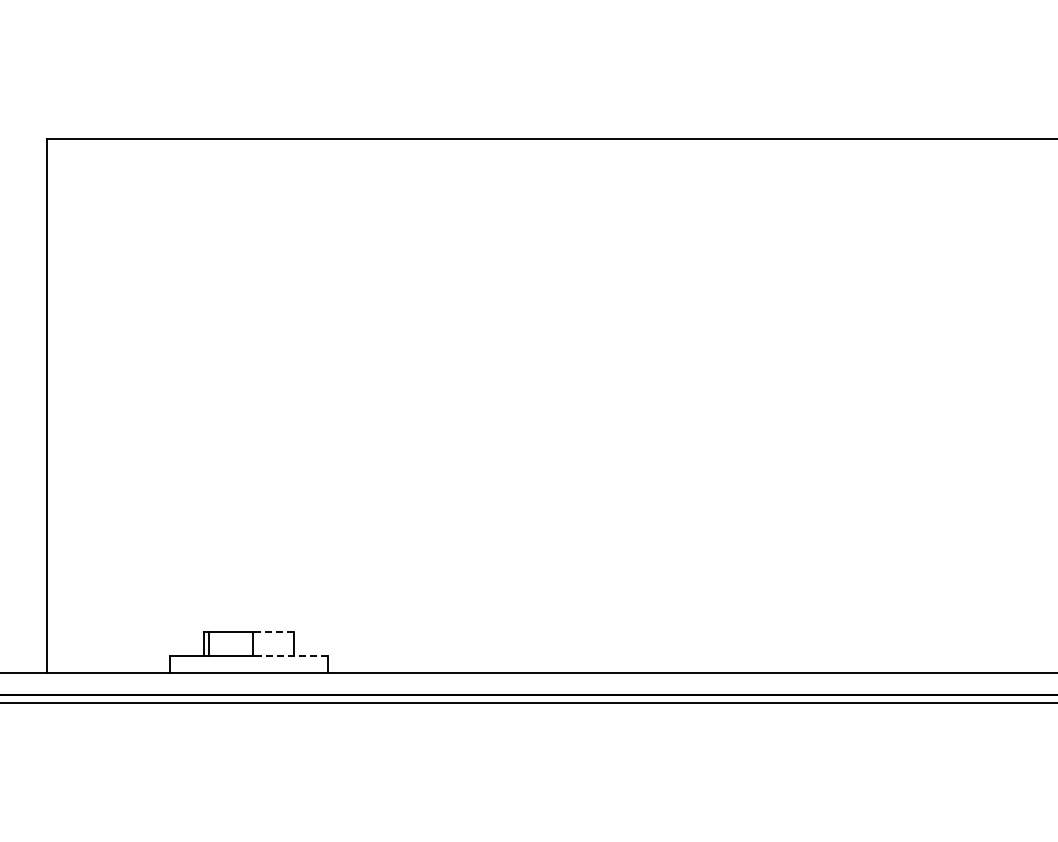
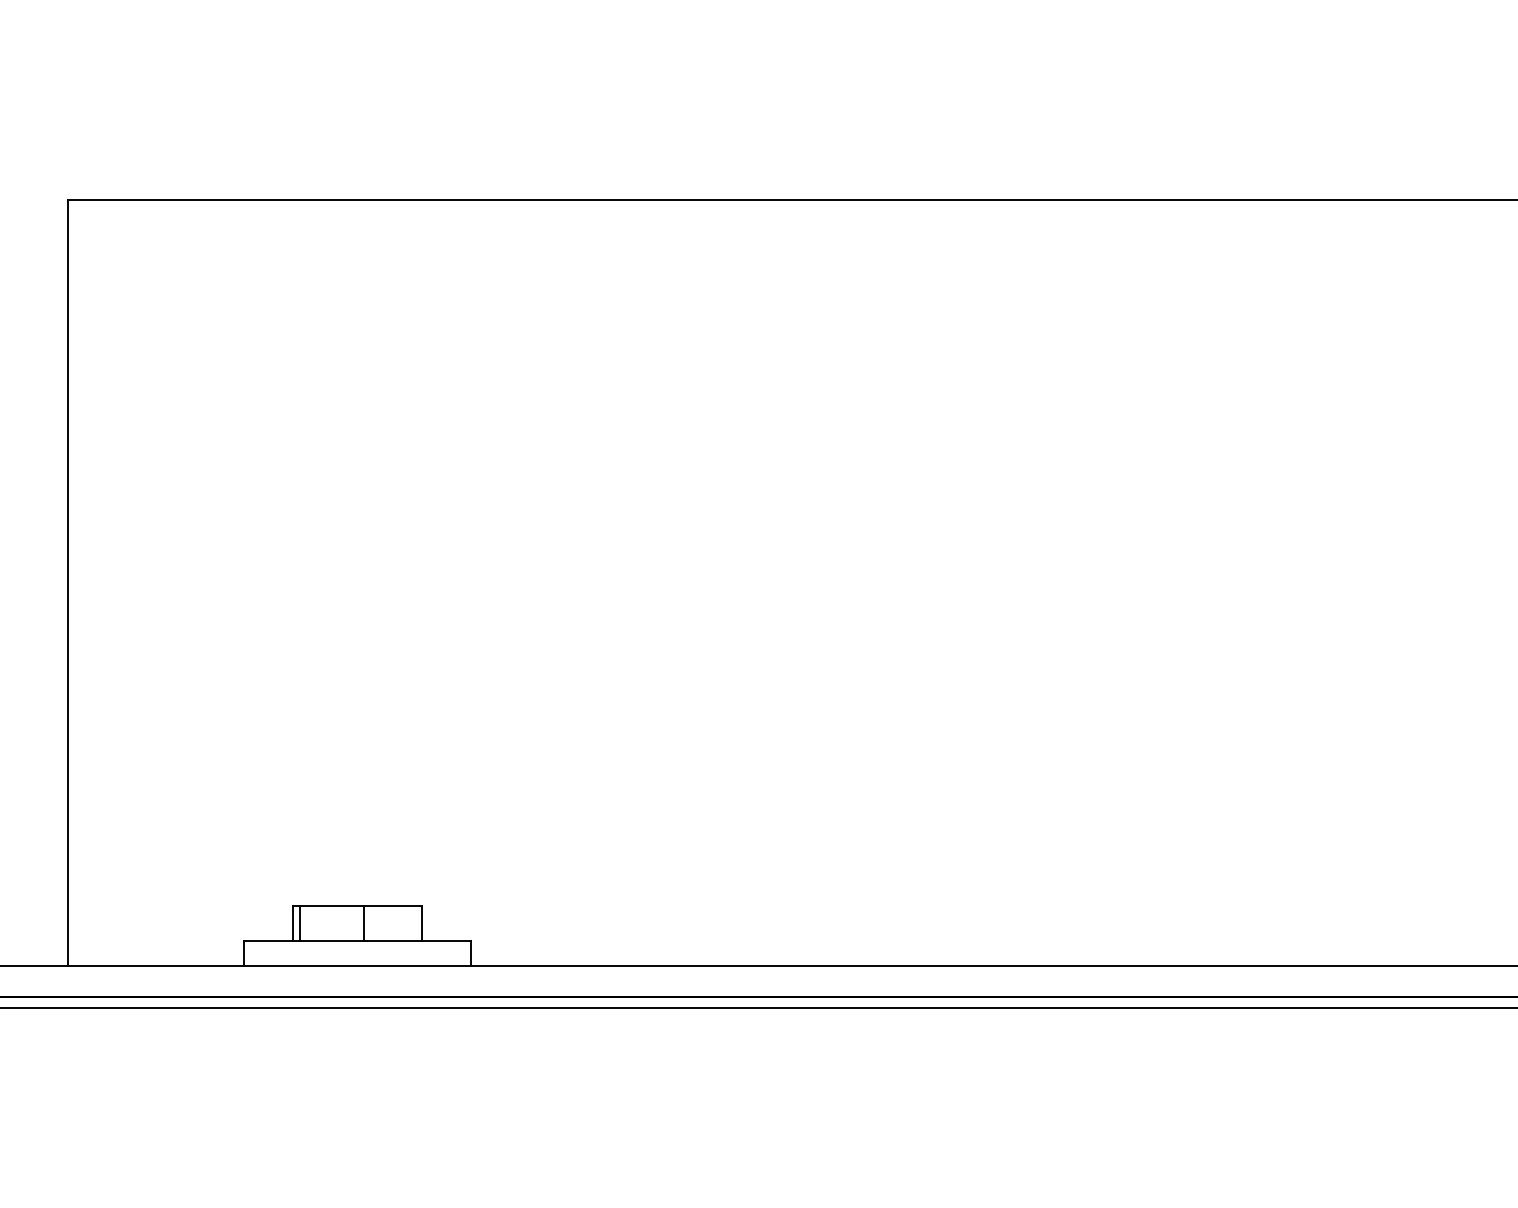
line: (273, 631) -> (392, 905), dashed -> solid
line: (291, 656) -> (418, 941), dashed -> solid

